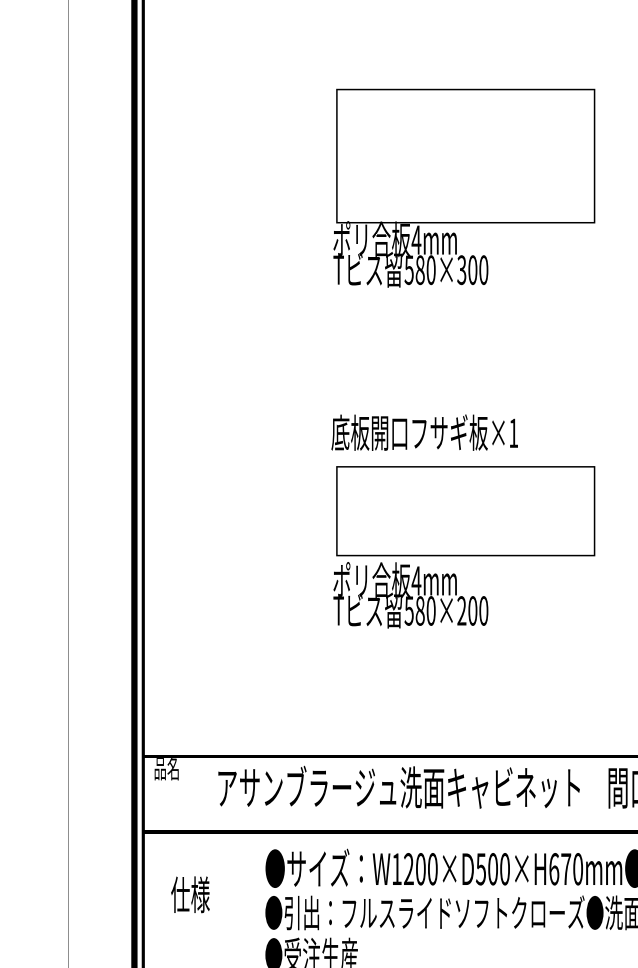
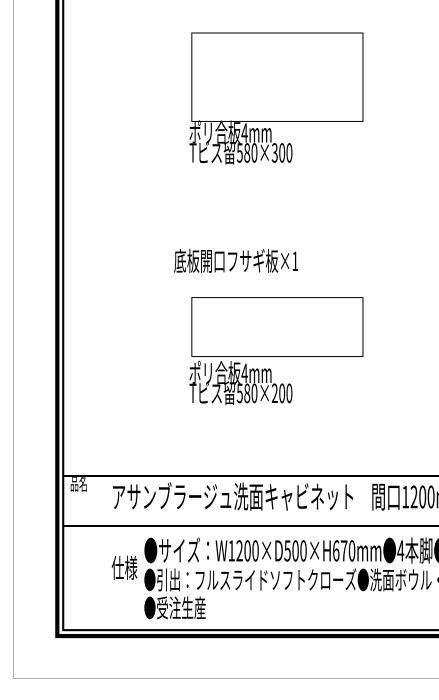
text: (425, 432) -> (236, 260), moved
text: (464, 546) -> (276, 350), moved
text: (190, 894) -> (124, 567), moved

